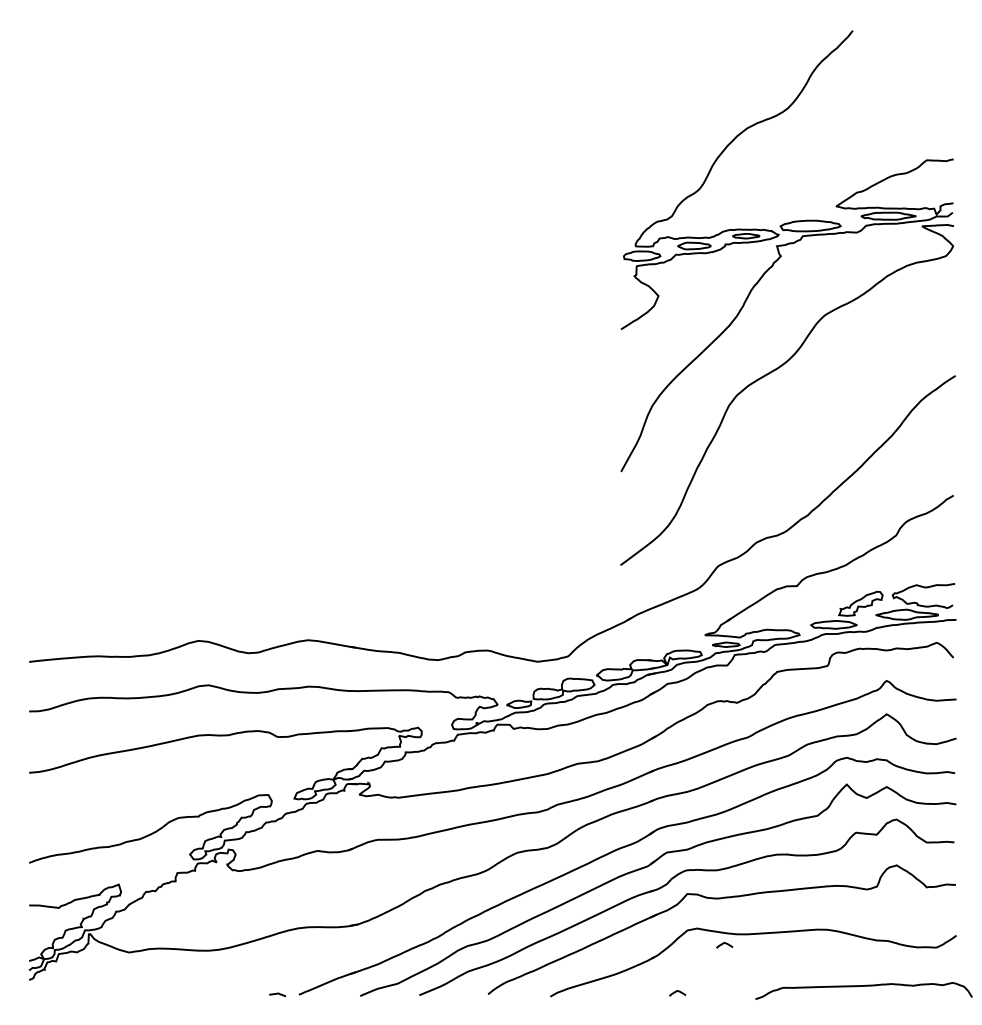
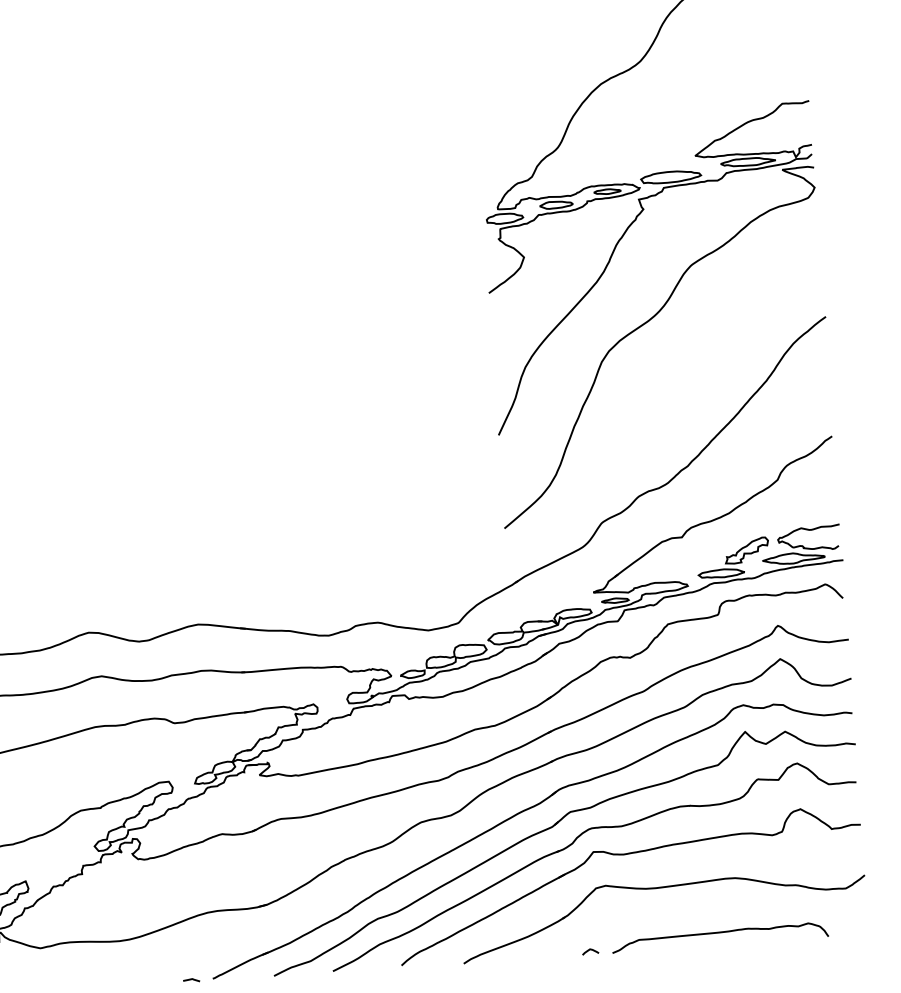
curve: (723, 944) -> (633, 899), removed
curve: (863, 986) -> (719, 933), moved

